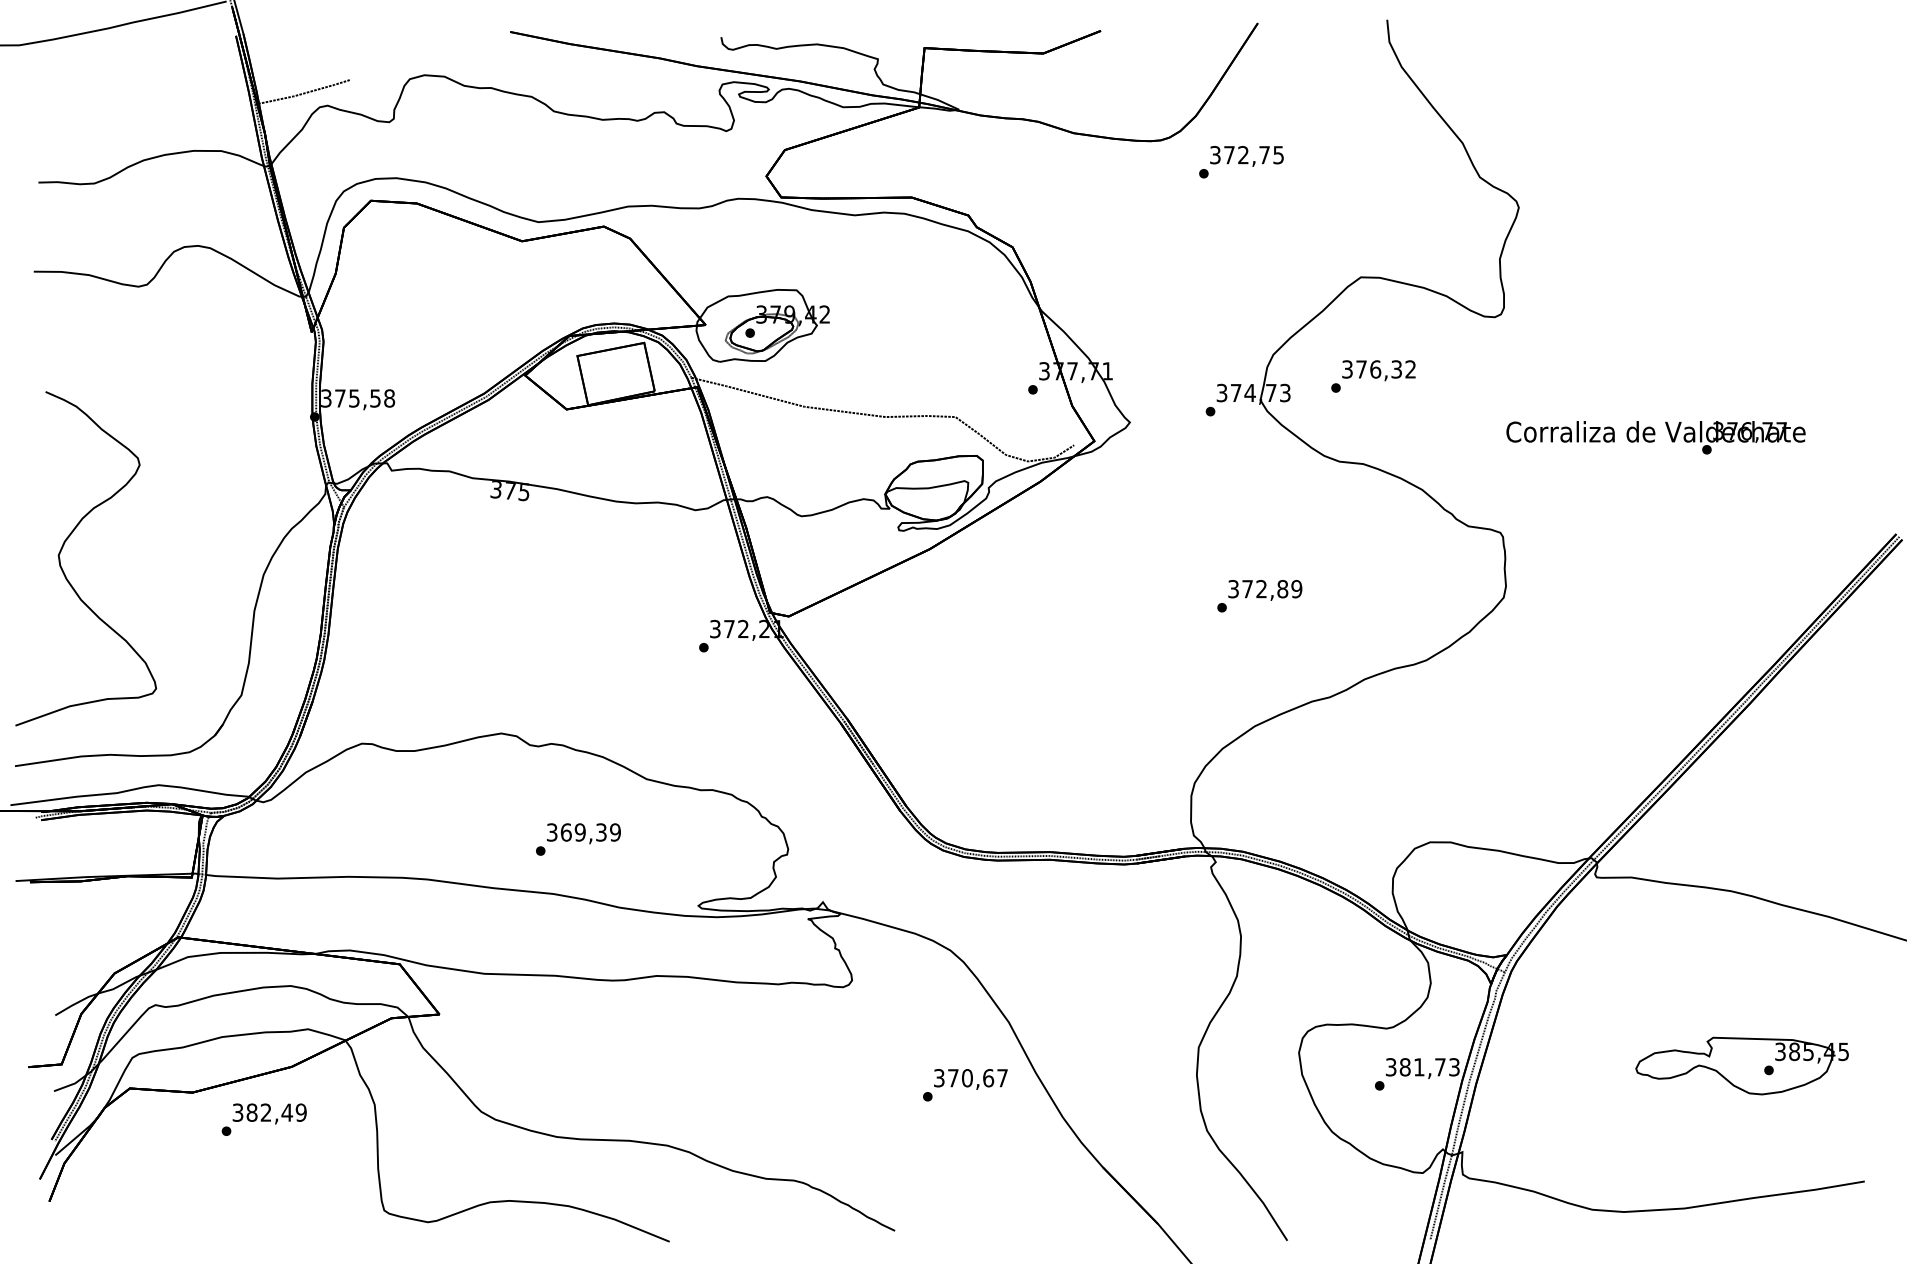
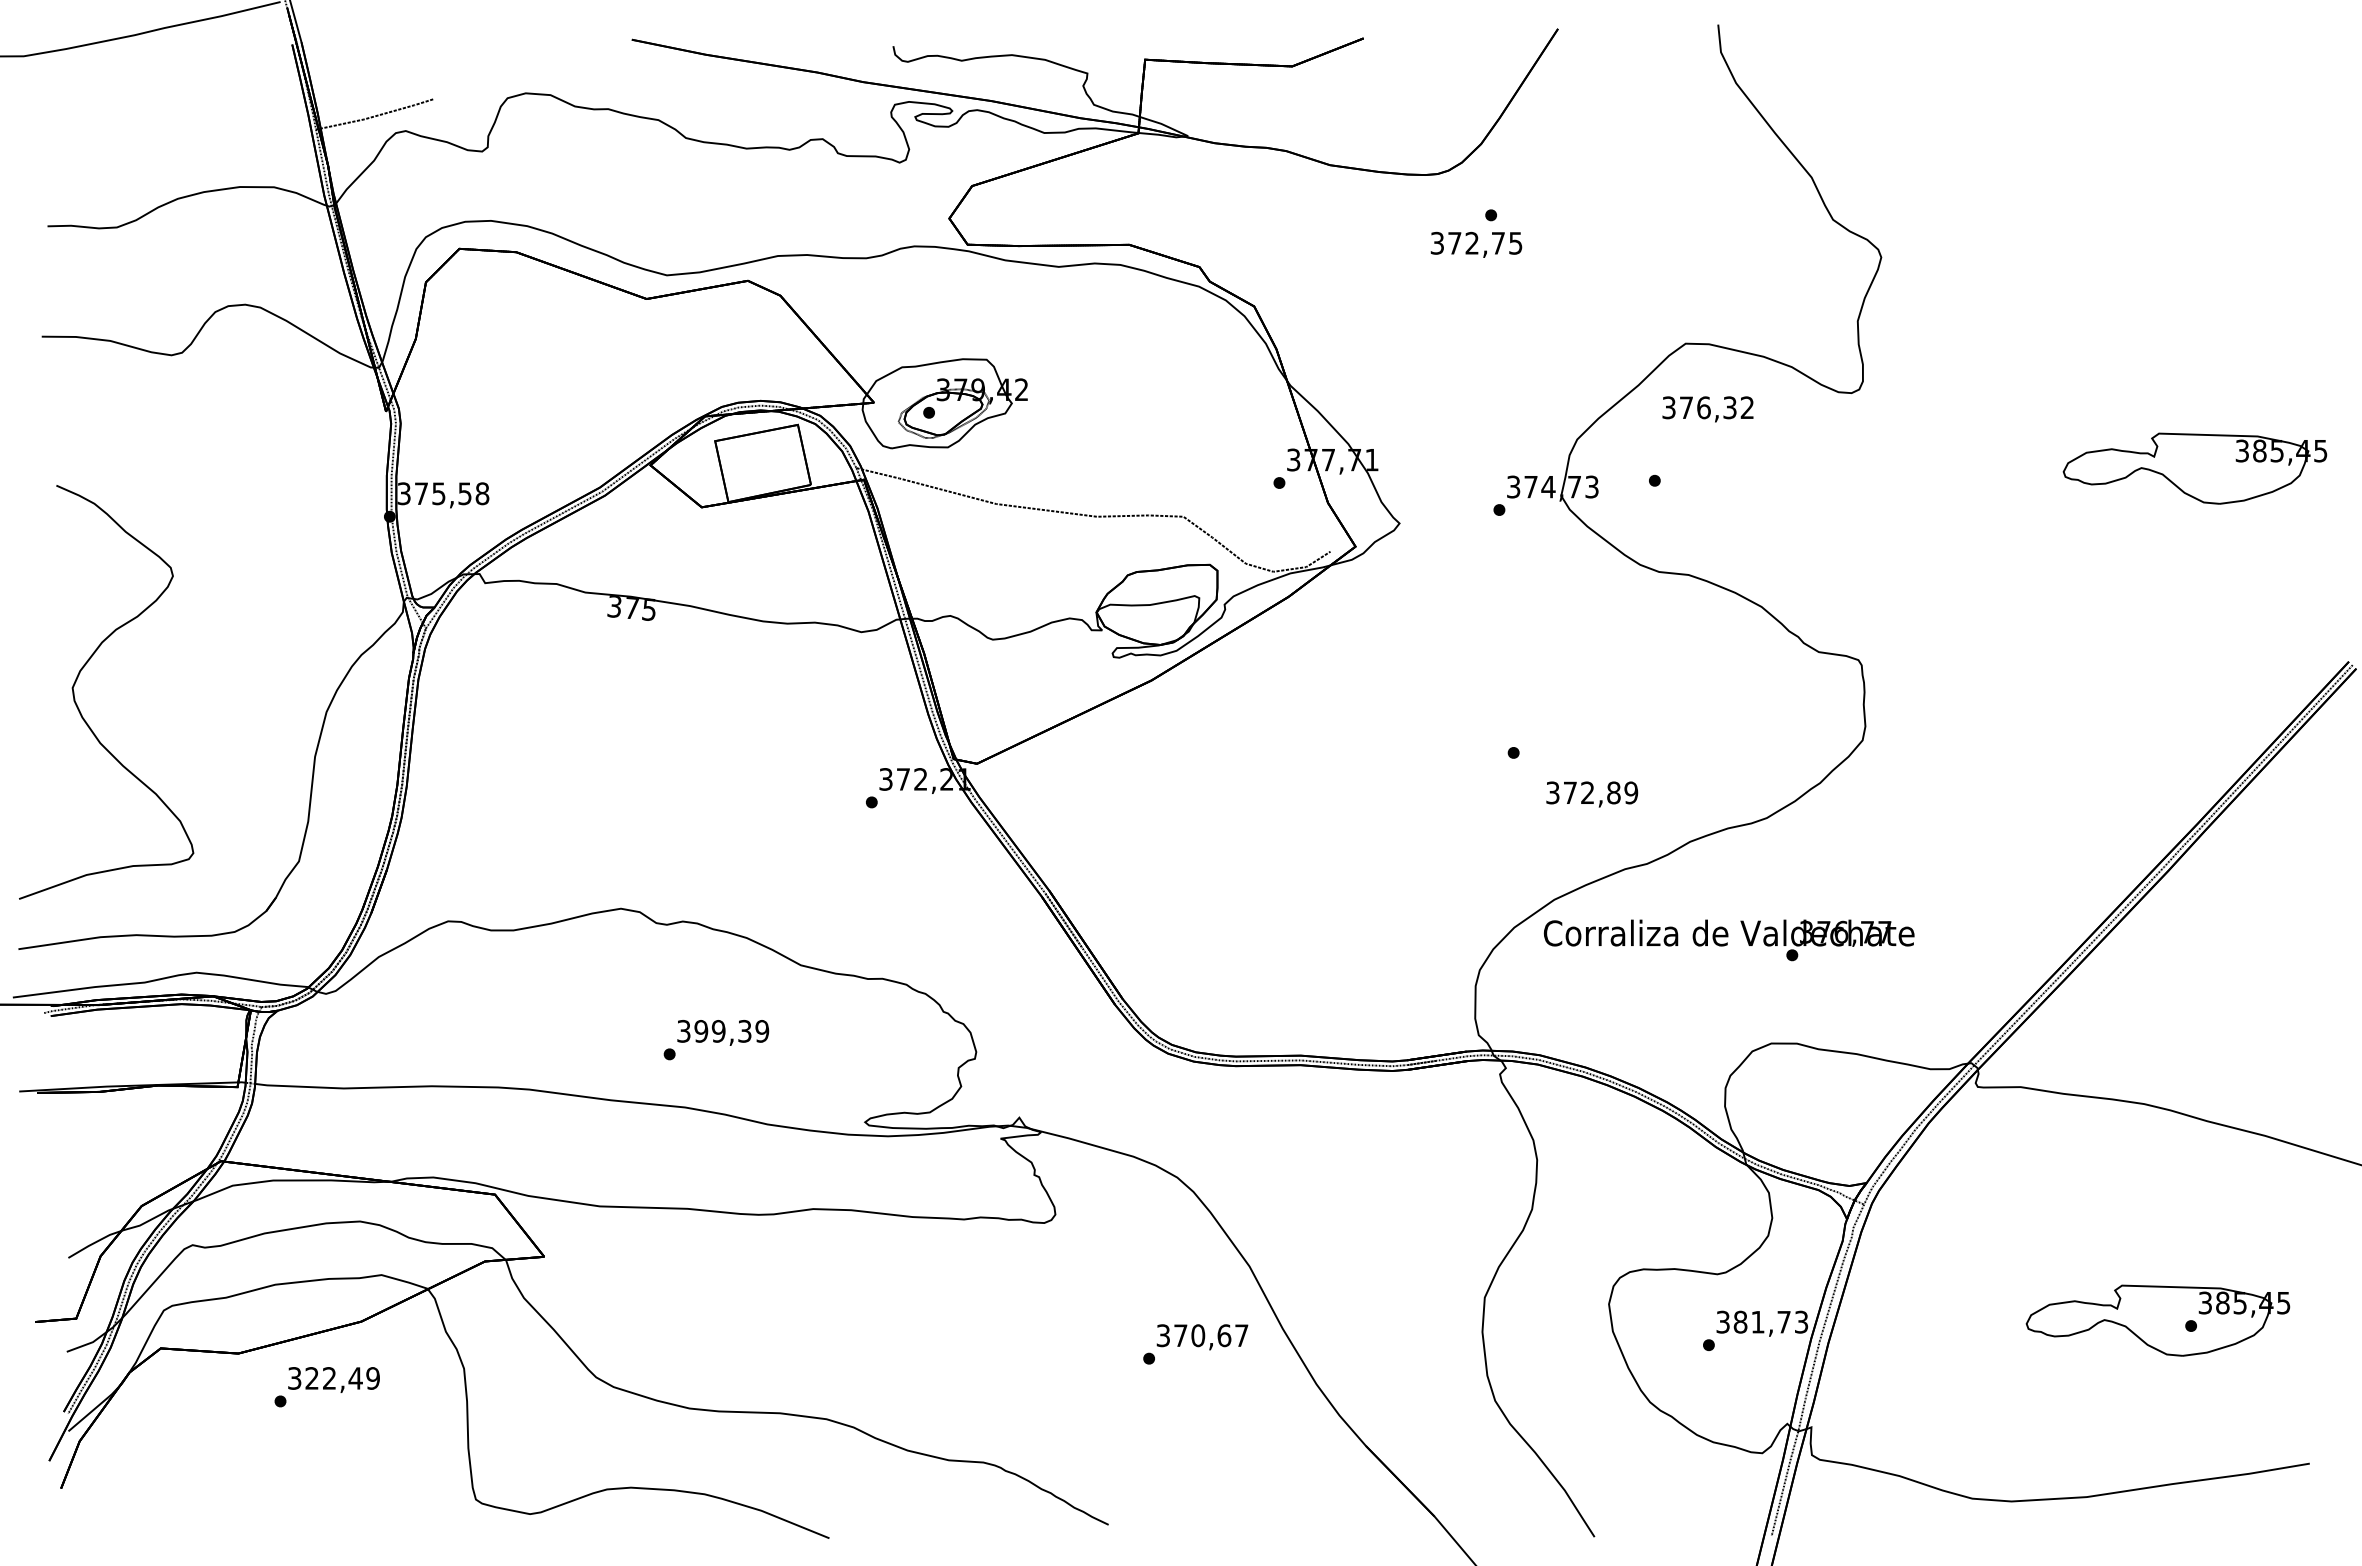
text: (1246, 156) -> (1476, 244), moved
text: (1378, 370) -> (1707, 409), moved
part: (1771, 378) -> (2194, 468), added
text: (1655, 437) -> (1728, 940), moved
text: (1265, 590) -> (1592, 794), moved
text: (566, 832) -> (701, 1031), 369,39 -> 399,39
text: (251, 1112) -> (311, 1378), 382,49 -> 322,49

